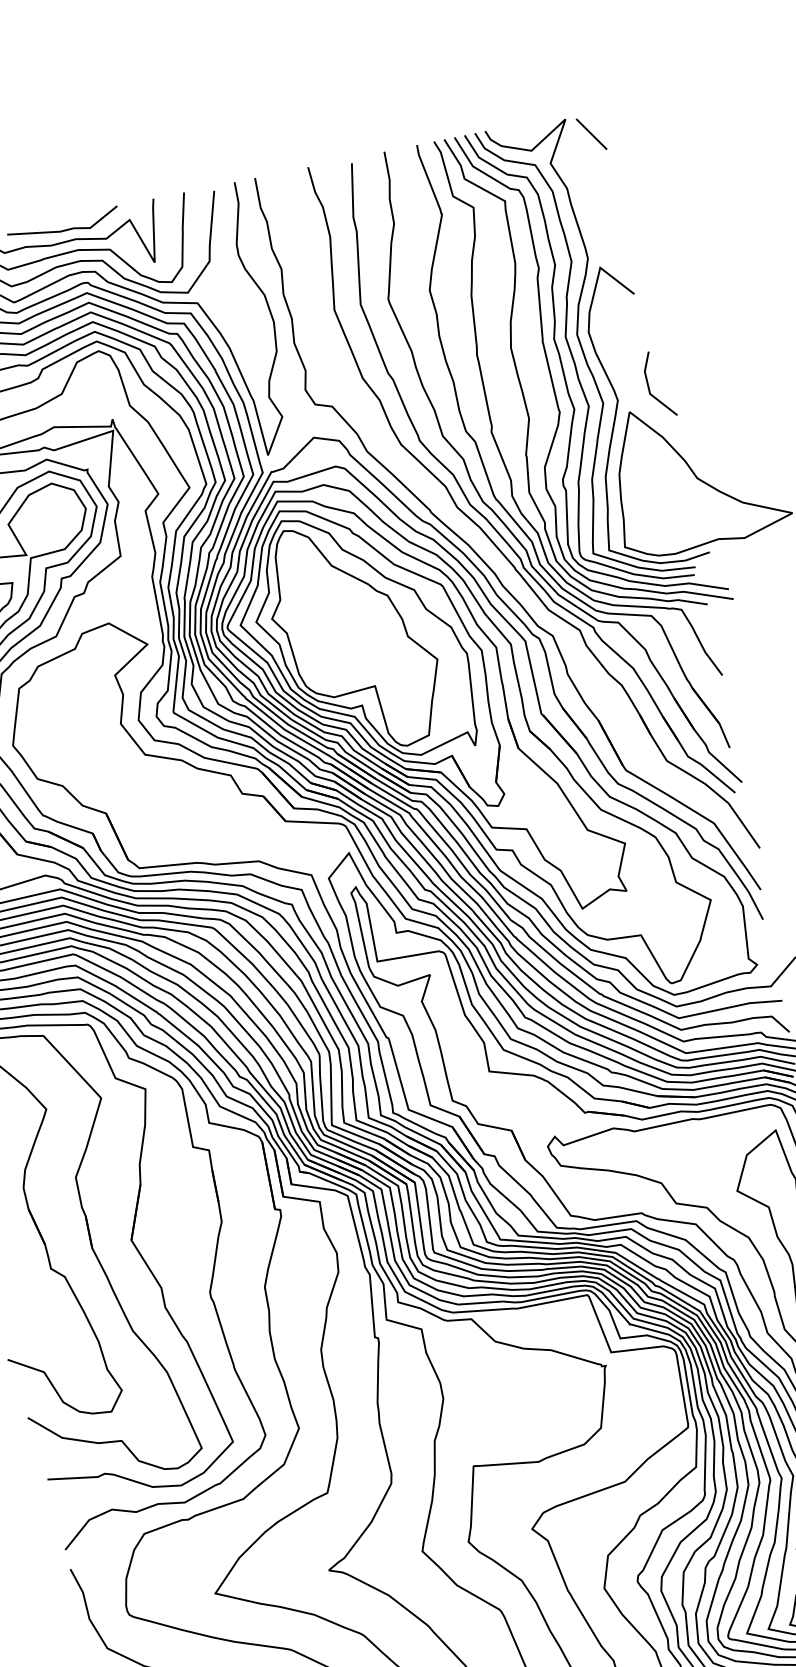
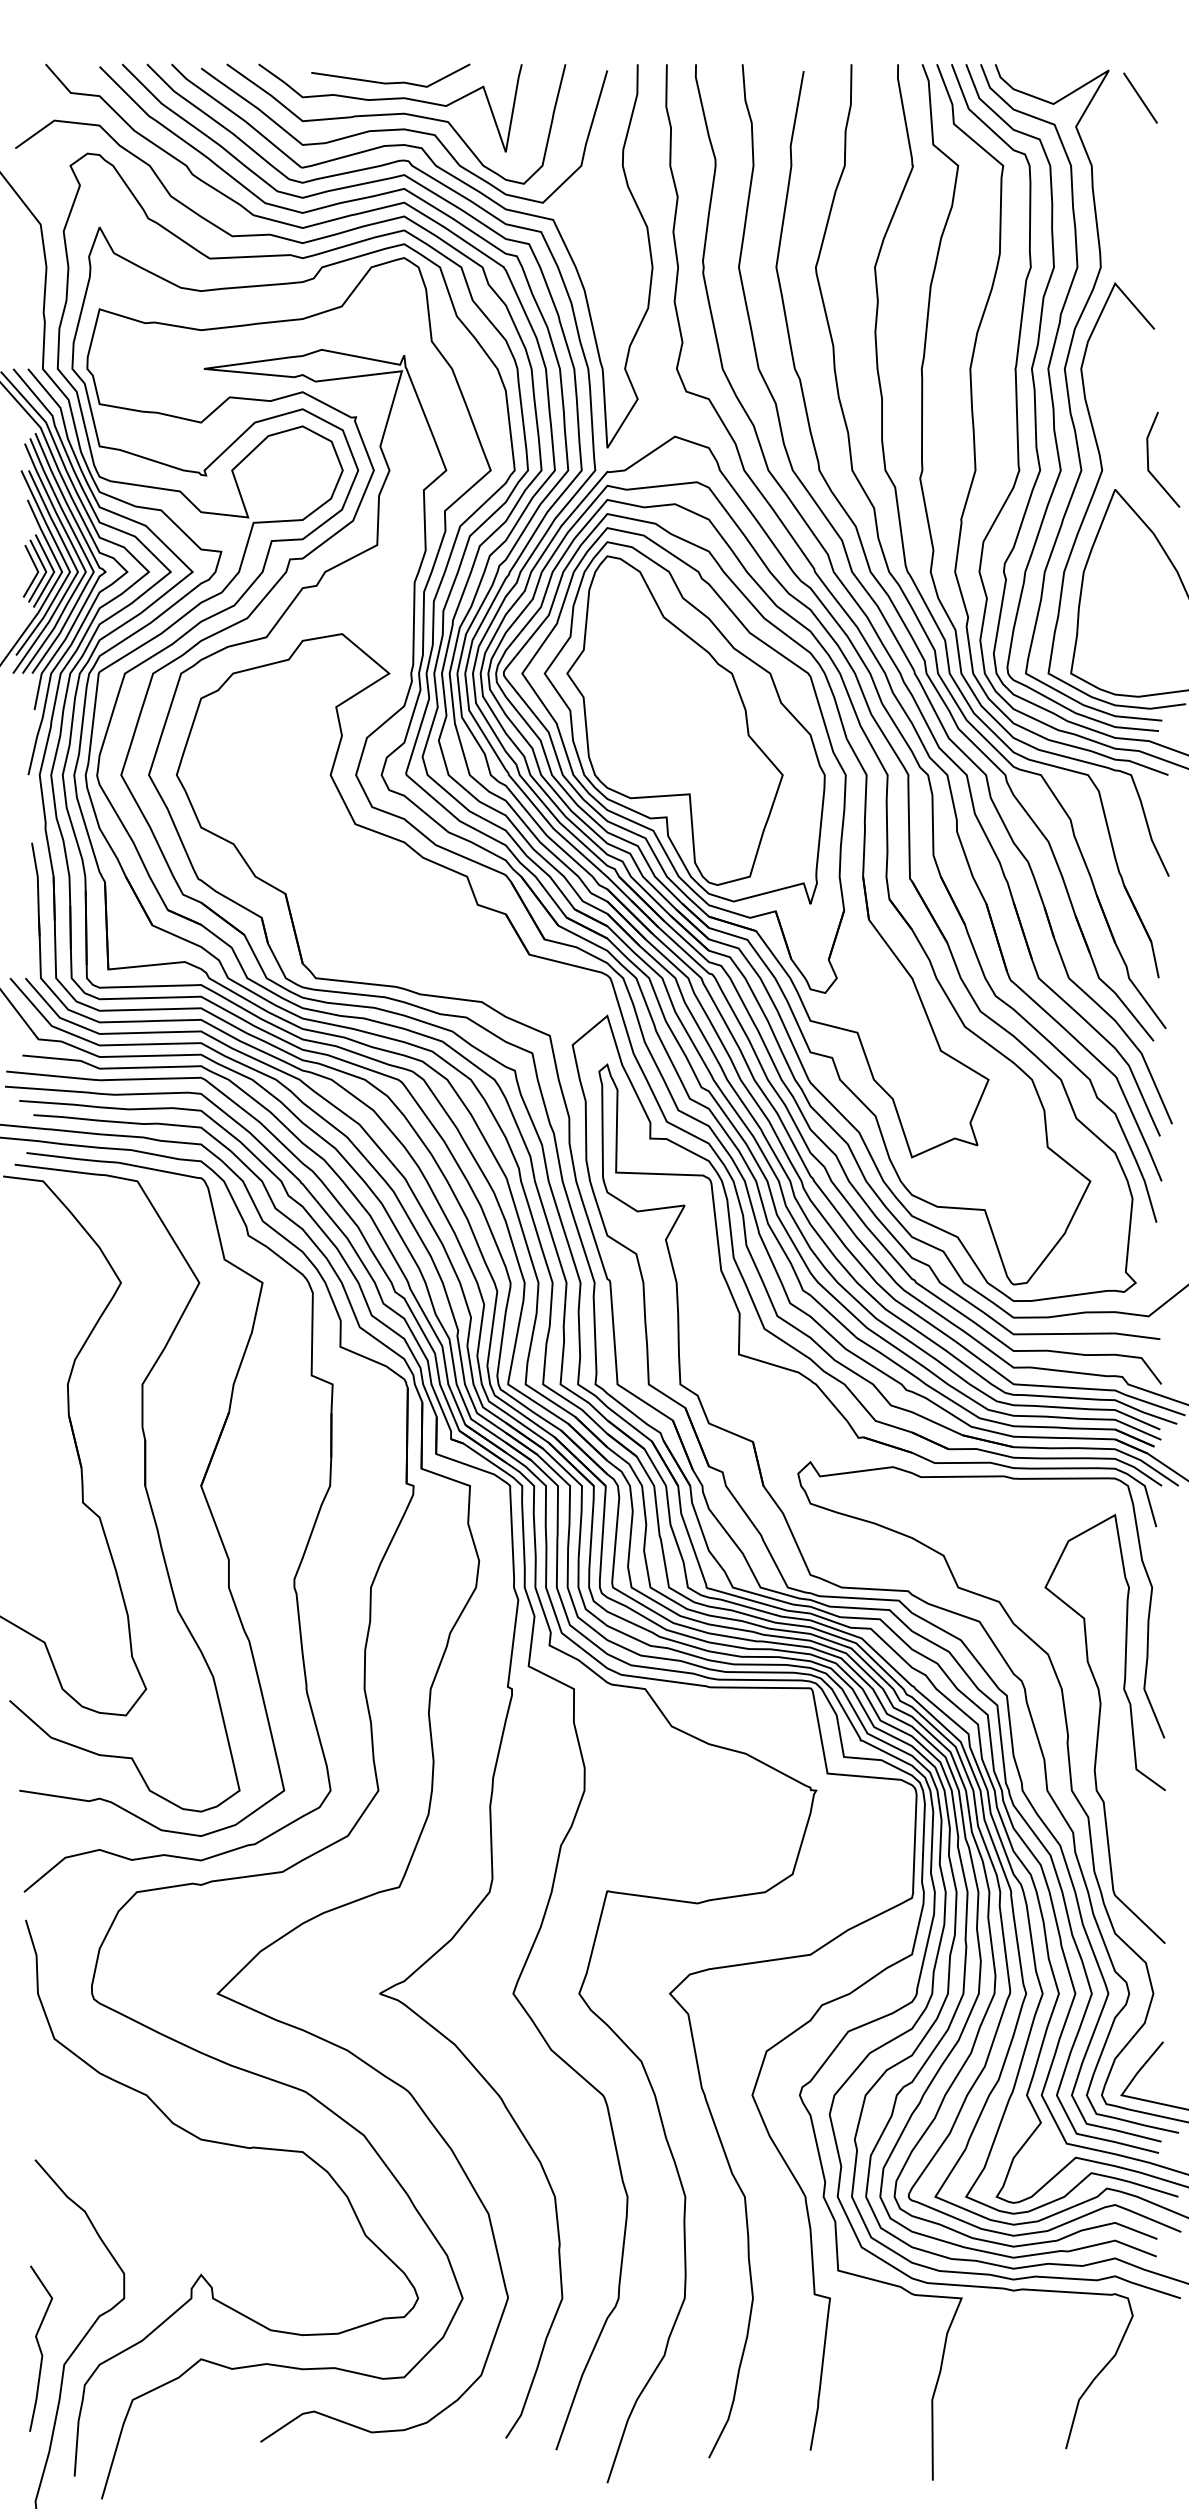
part: (483, 546) -> (877, 632), added

